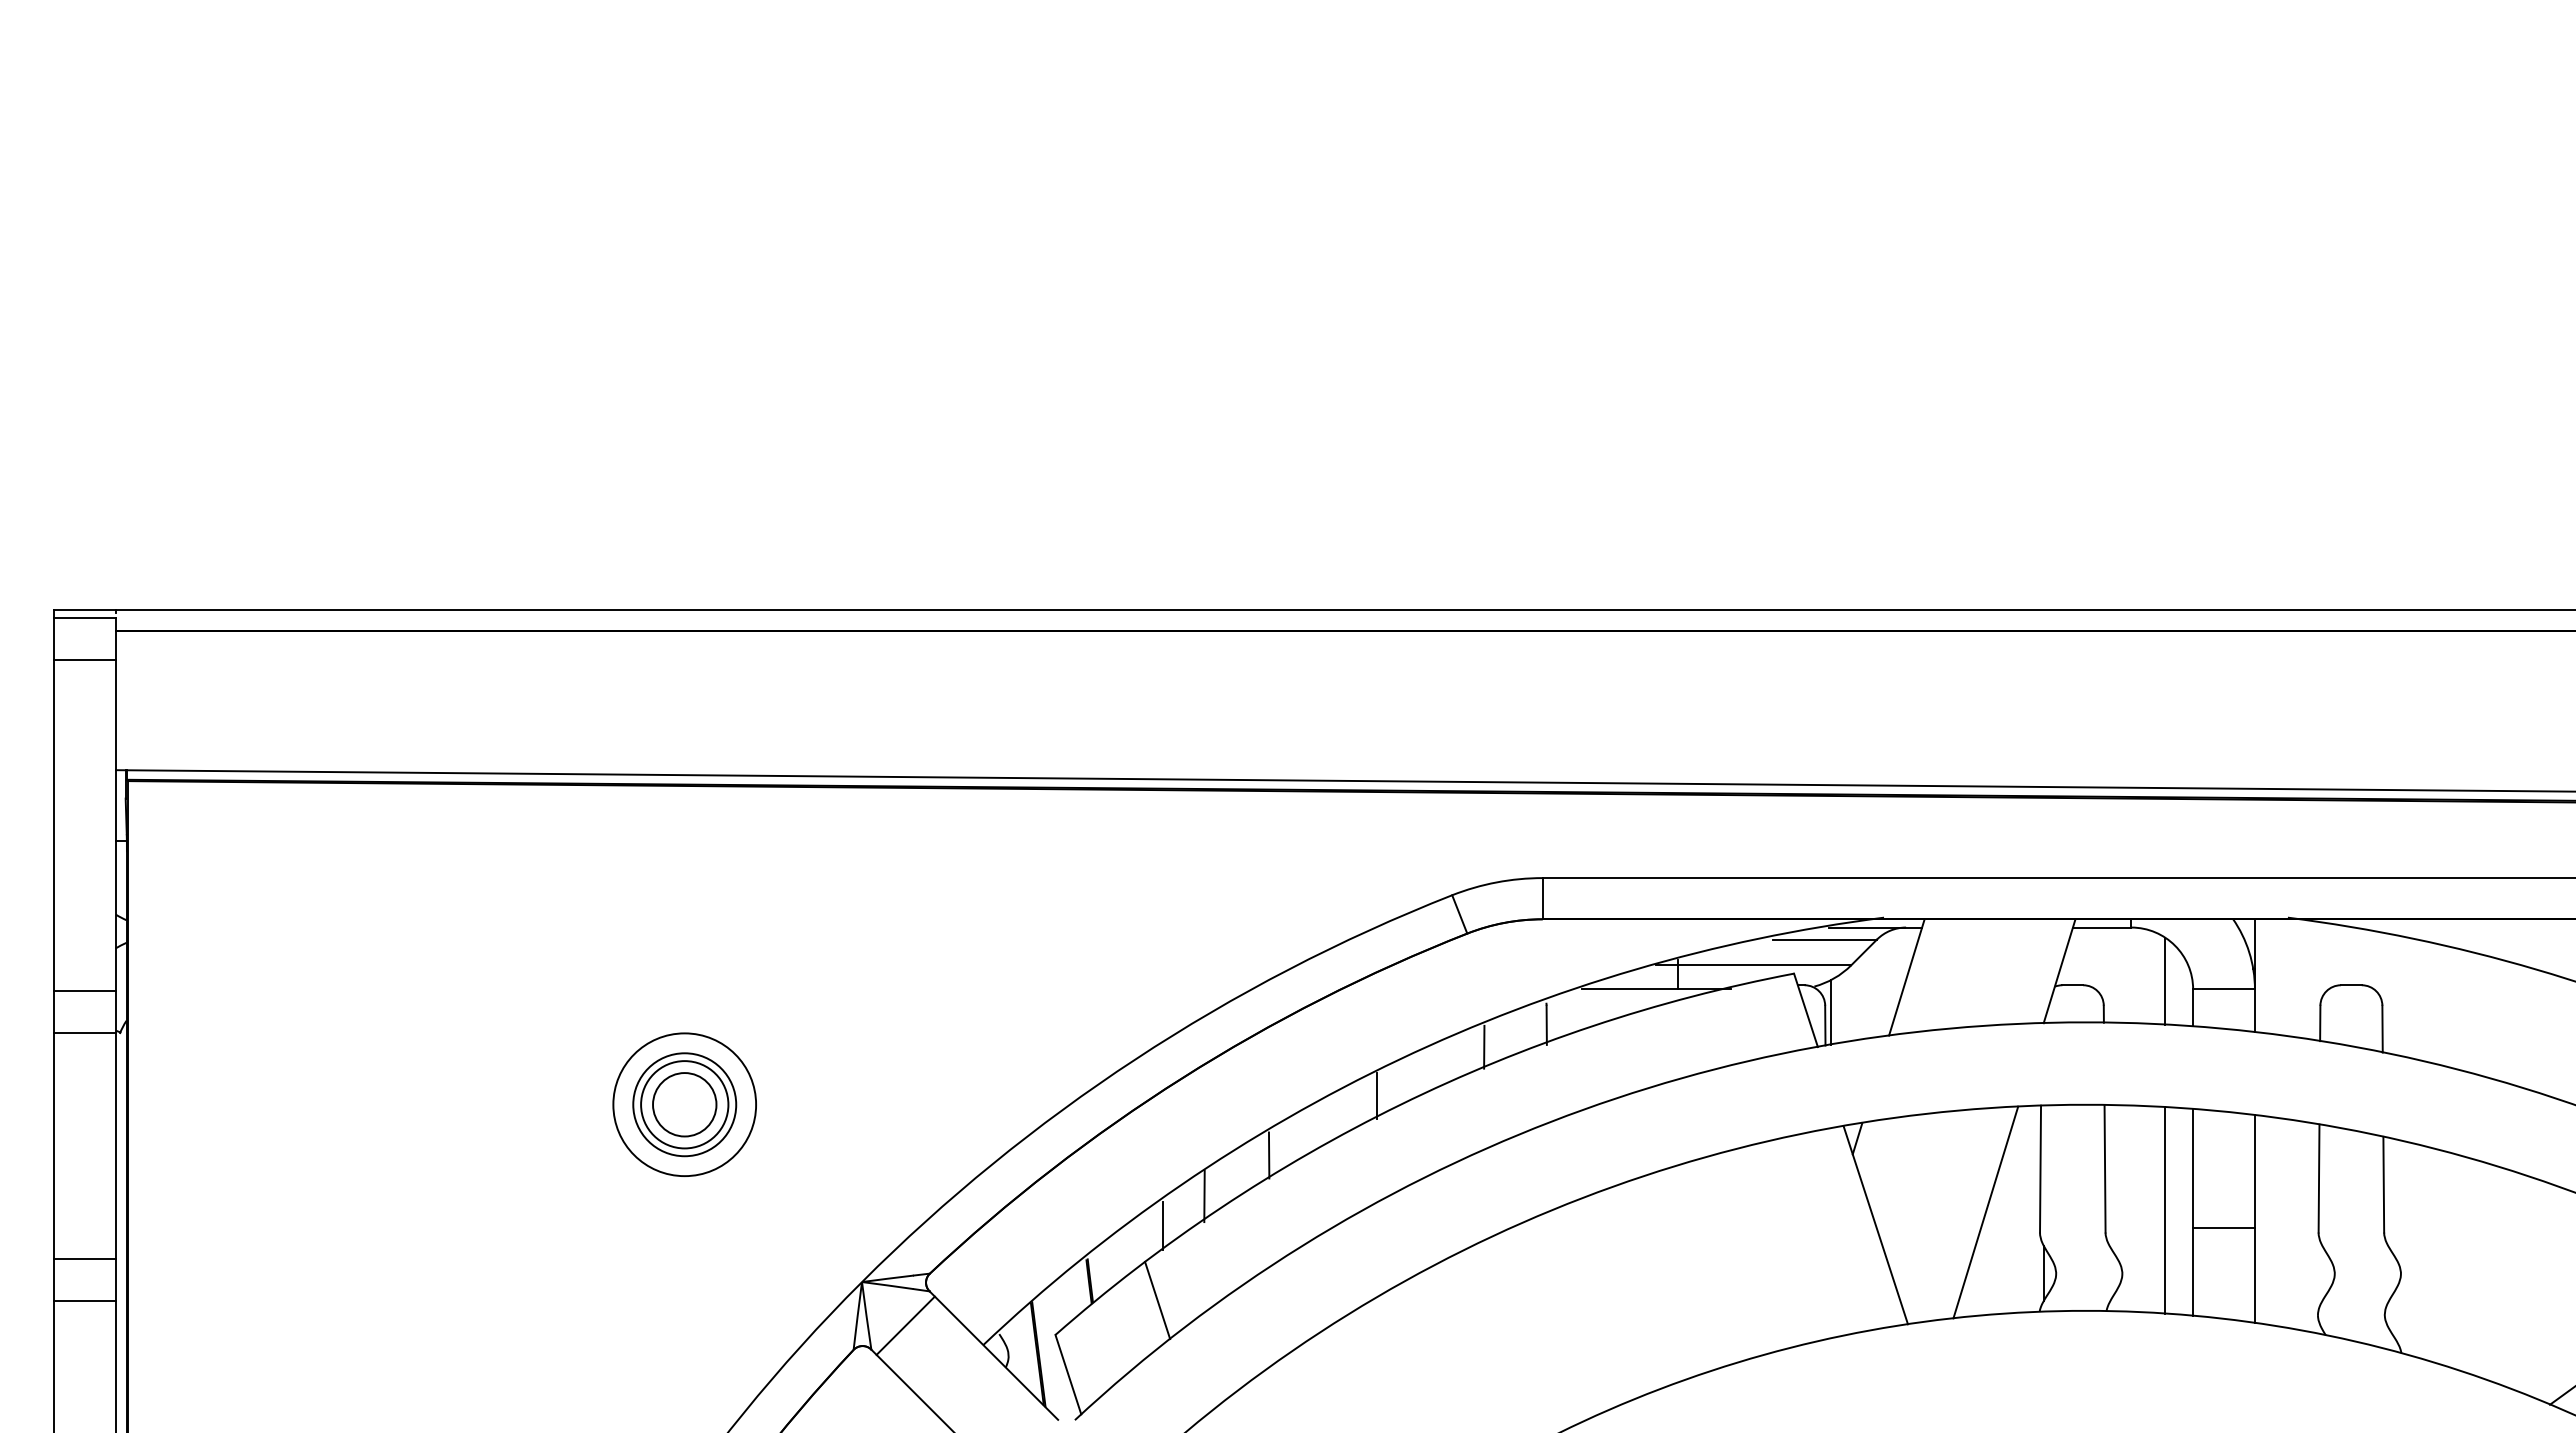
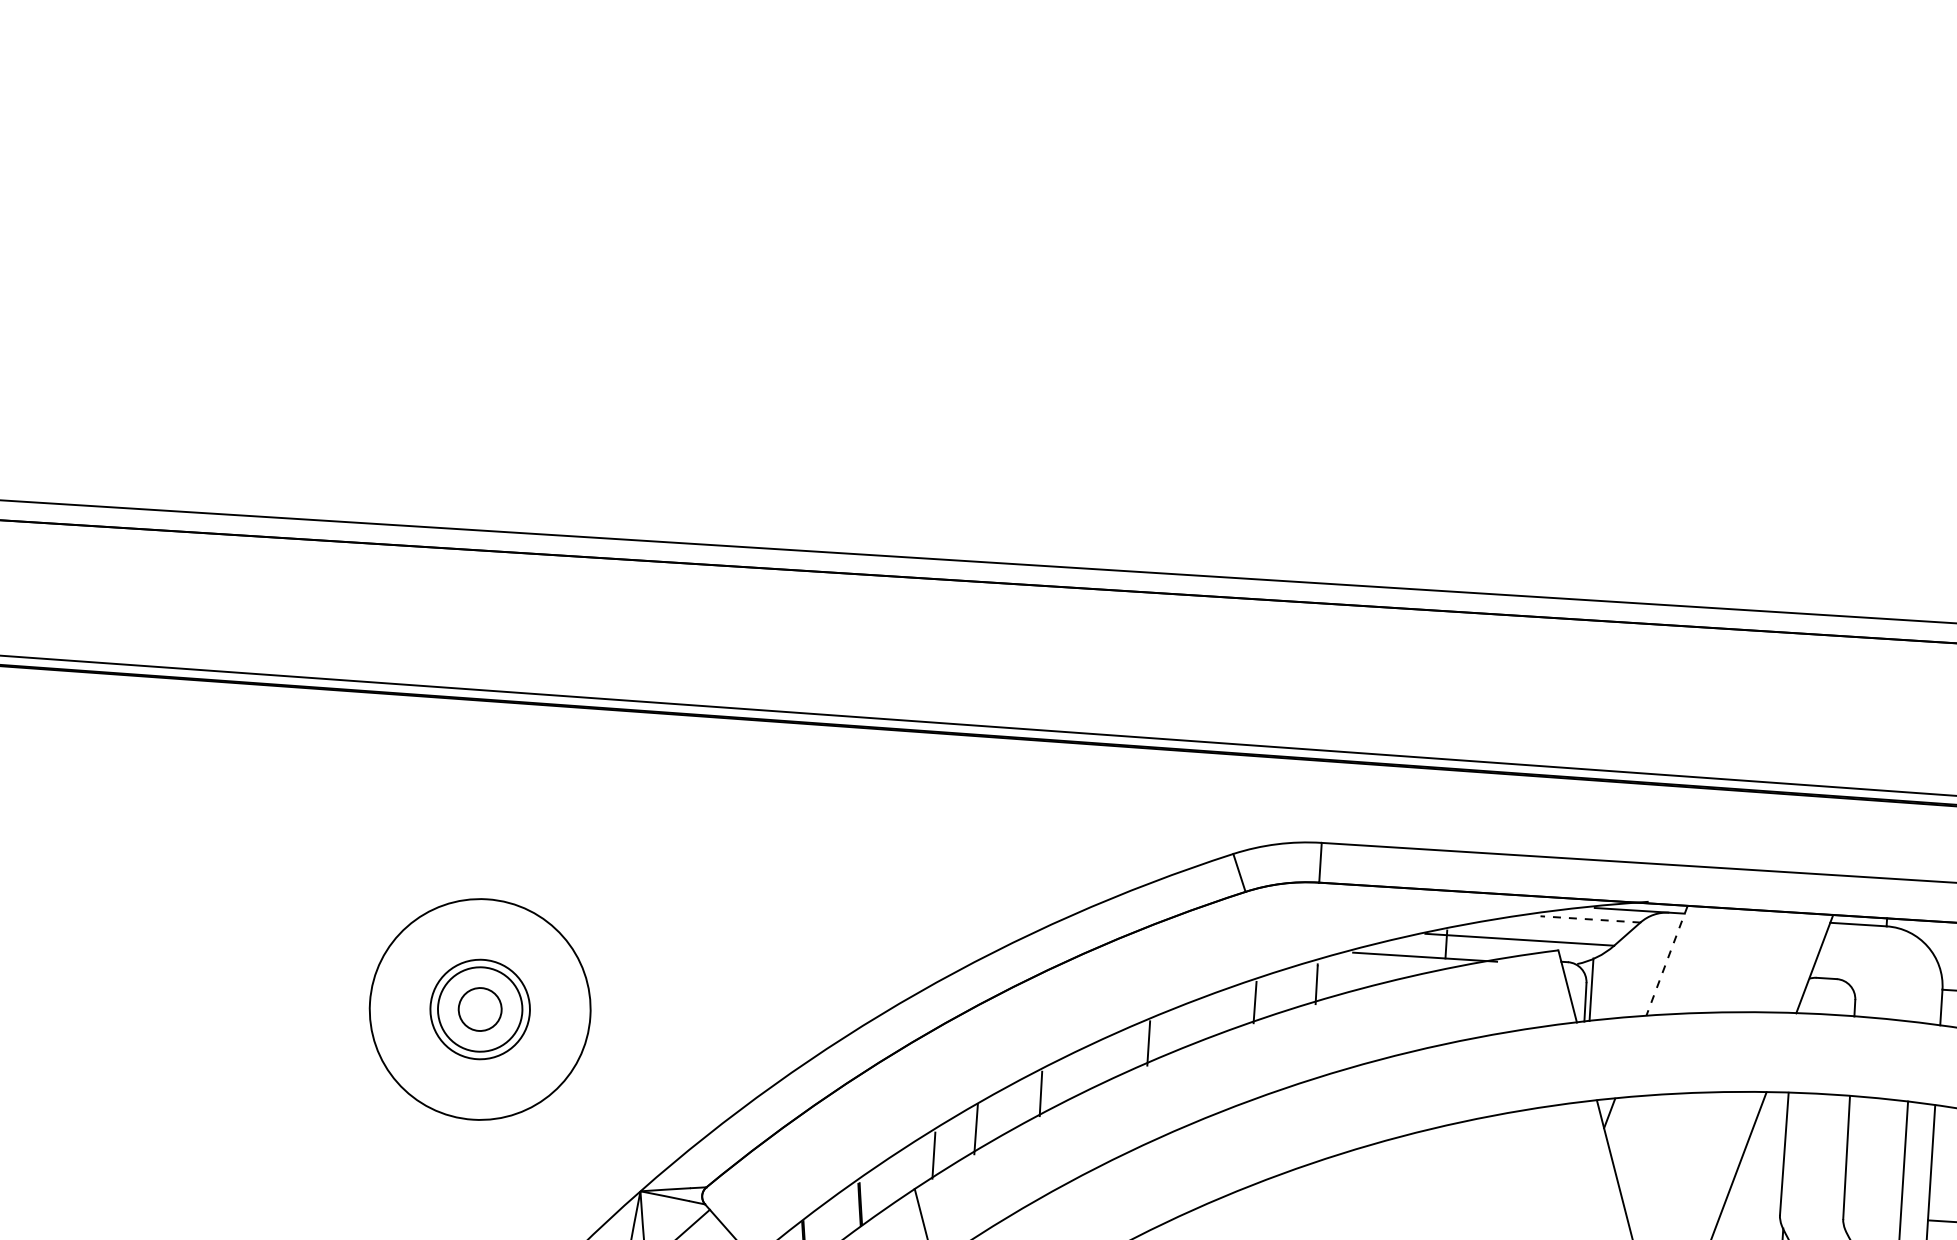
line: (1825, 939) -> (1590, 919), solid -> dashed
line: (1906, 977) -> (1666, 960), solid -> dashed
line: (2164, 980) -> (1915, 979), removed
circle: (684, 1104) -> (479, 1009), size x0.7
circle: (684, 1104) -> (479, 1009), size x1.6

